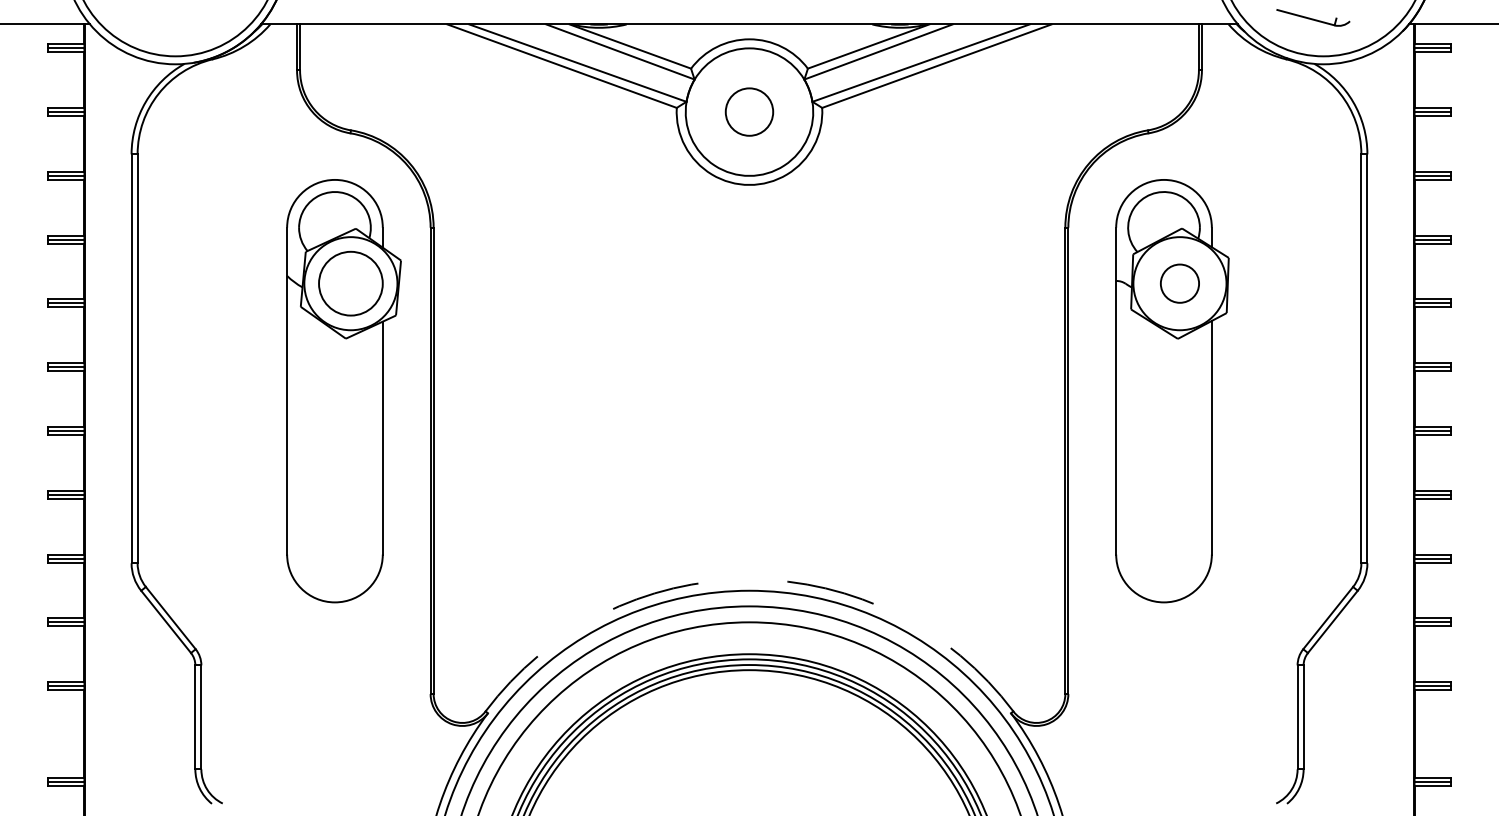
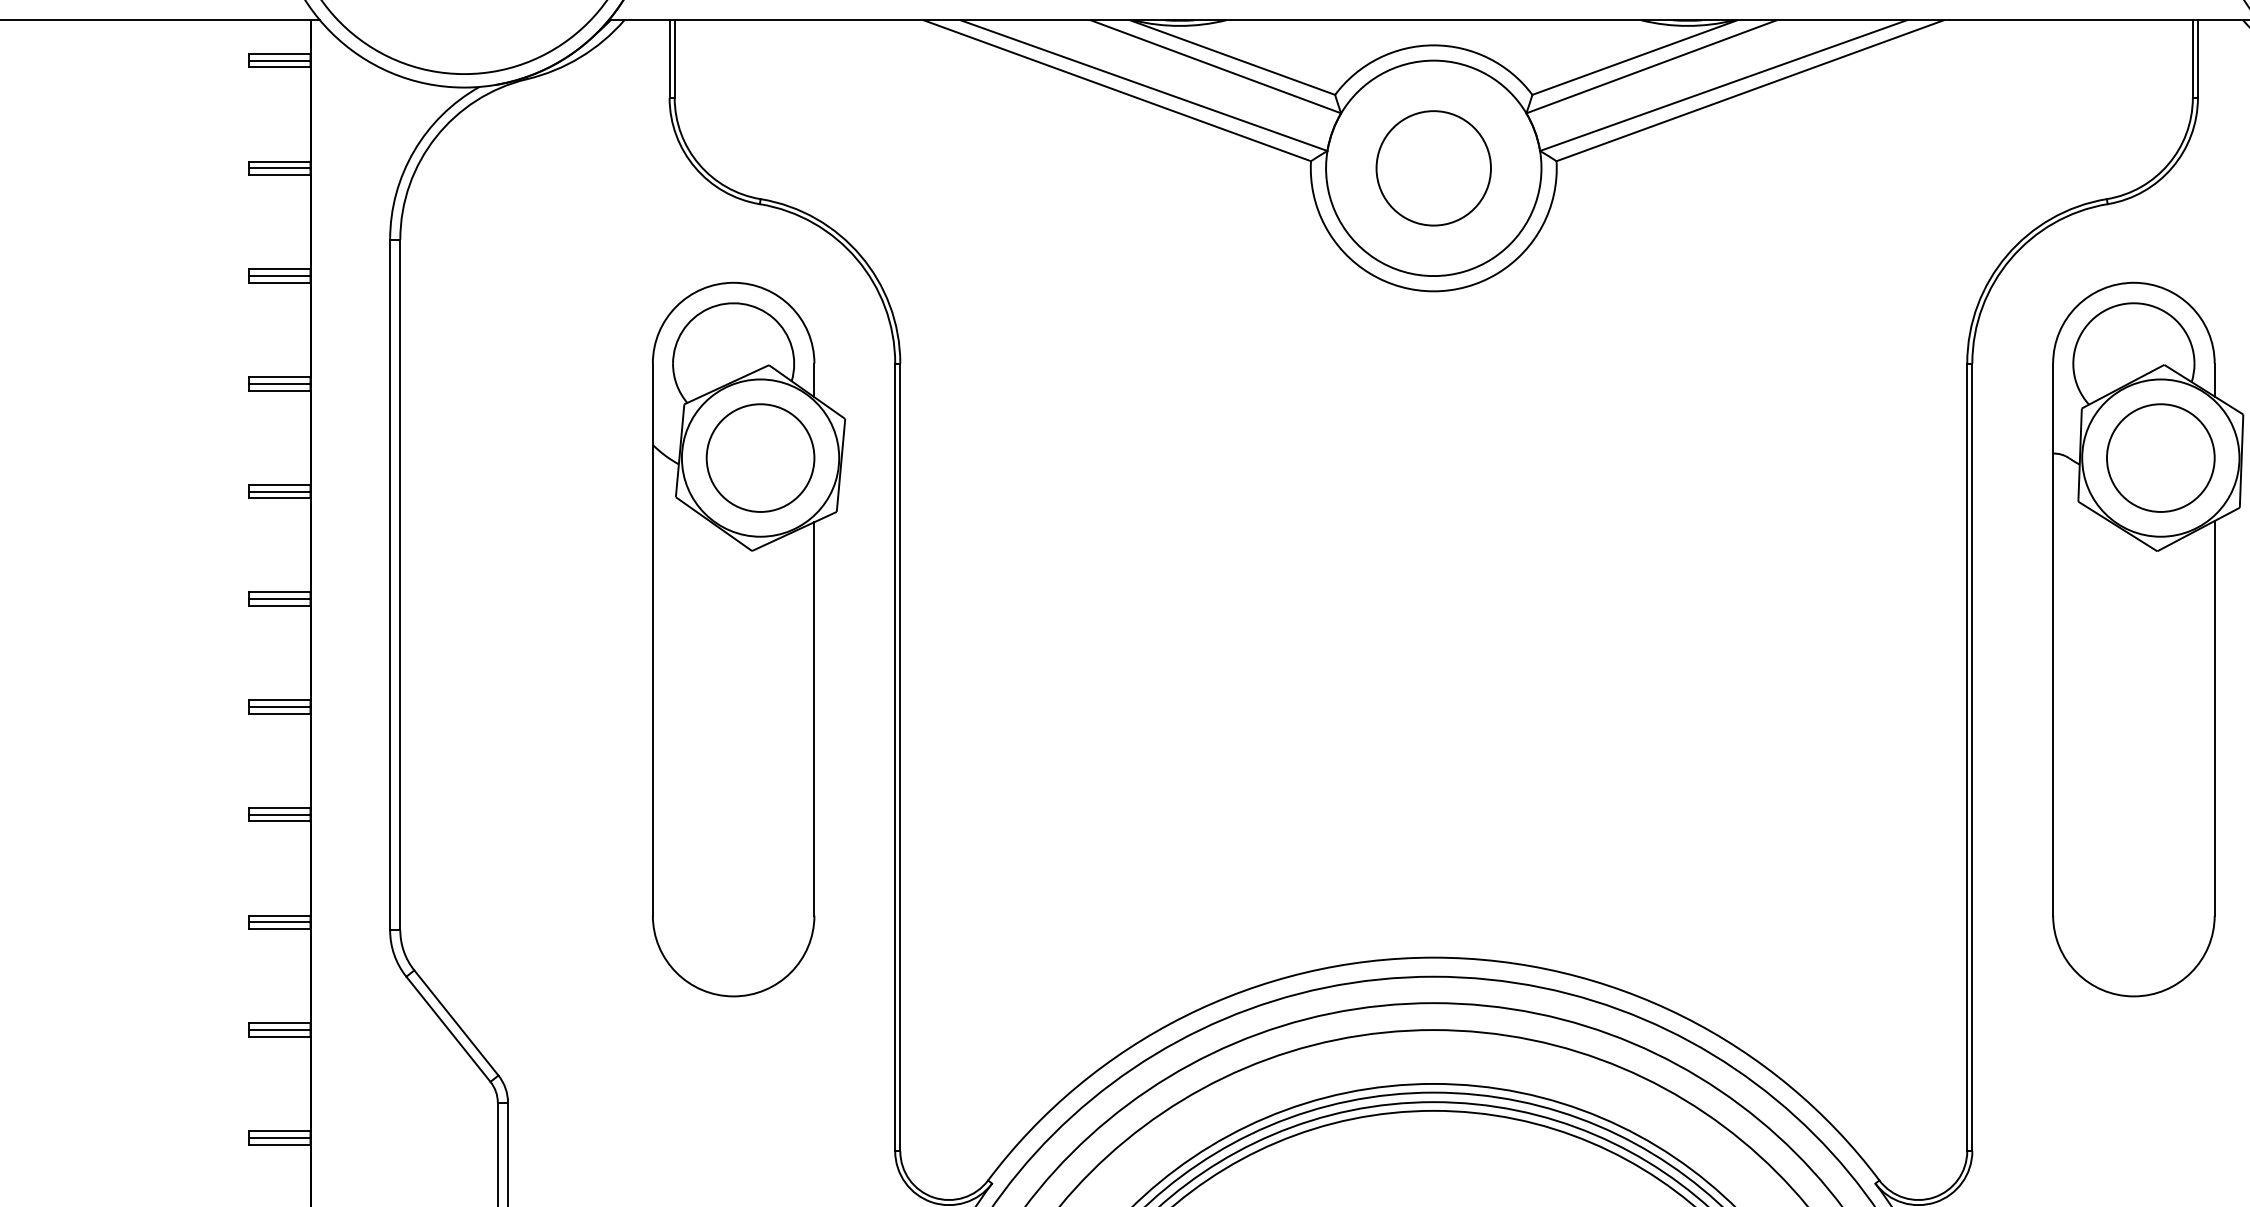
circle: (749, 111) -> (1433, 167), size x1.43
circle: (1179, 283) -> (2160, 457), size x1.67
arc: (749, 579) -> (1433, 957), dashed -> solid

